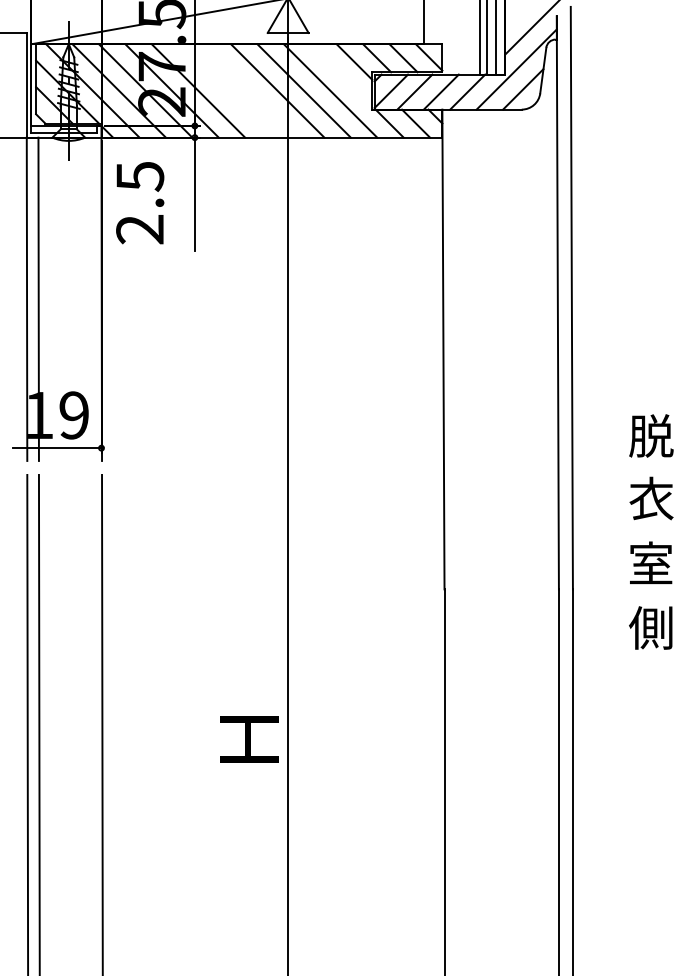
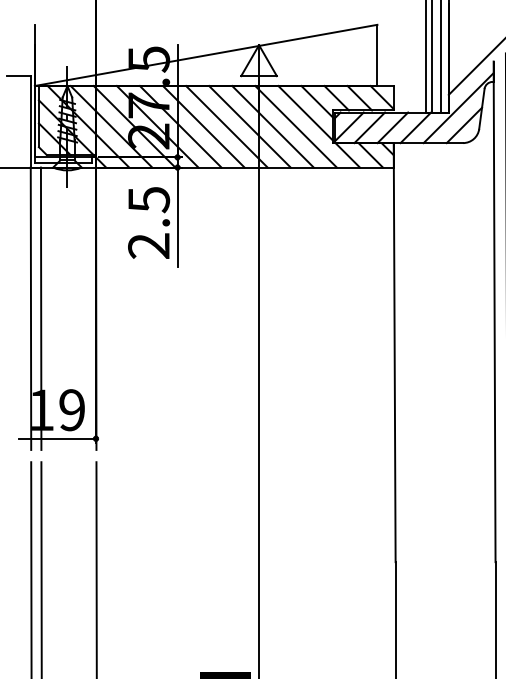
line: (341, 75) -> (305, 113), added
line: (224, 90) -> (203, 126), added
line: (251, 90) -> (227, 126), added
text: (140, 203) -> (149, 223), moved

